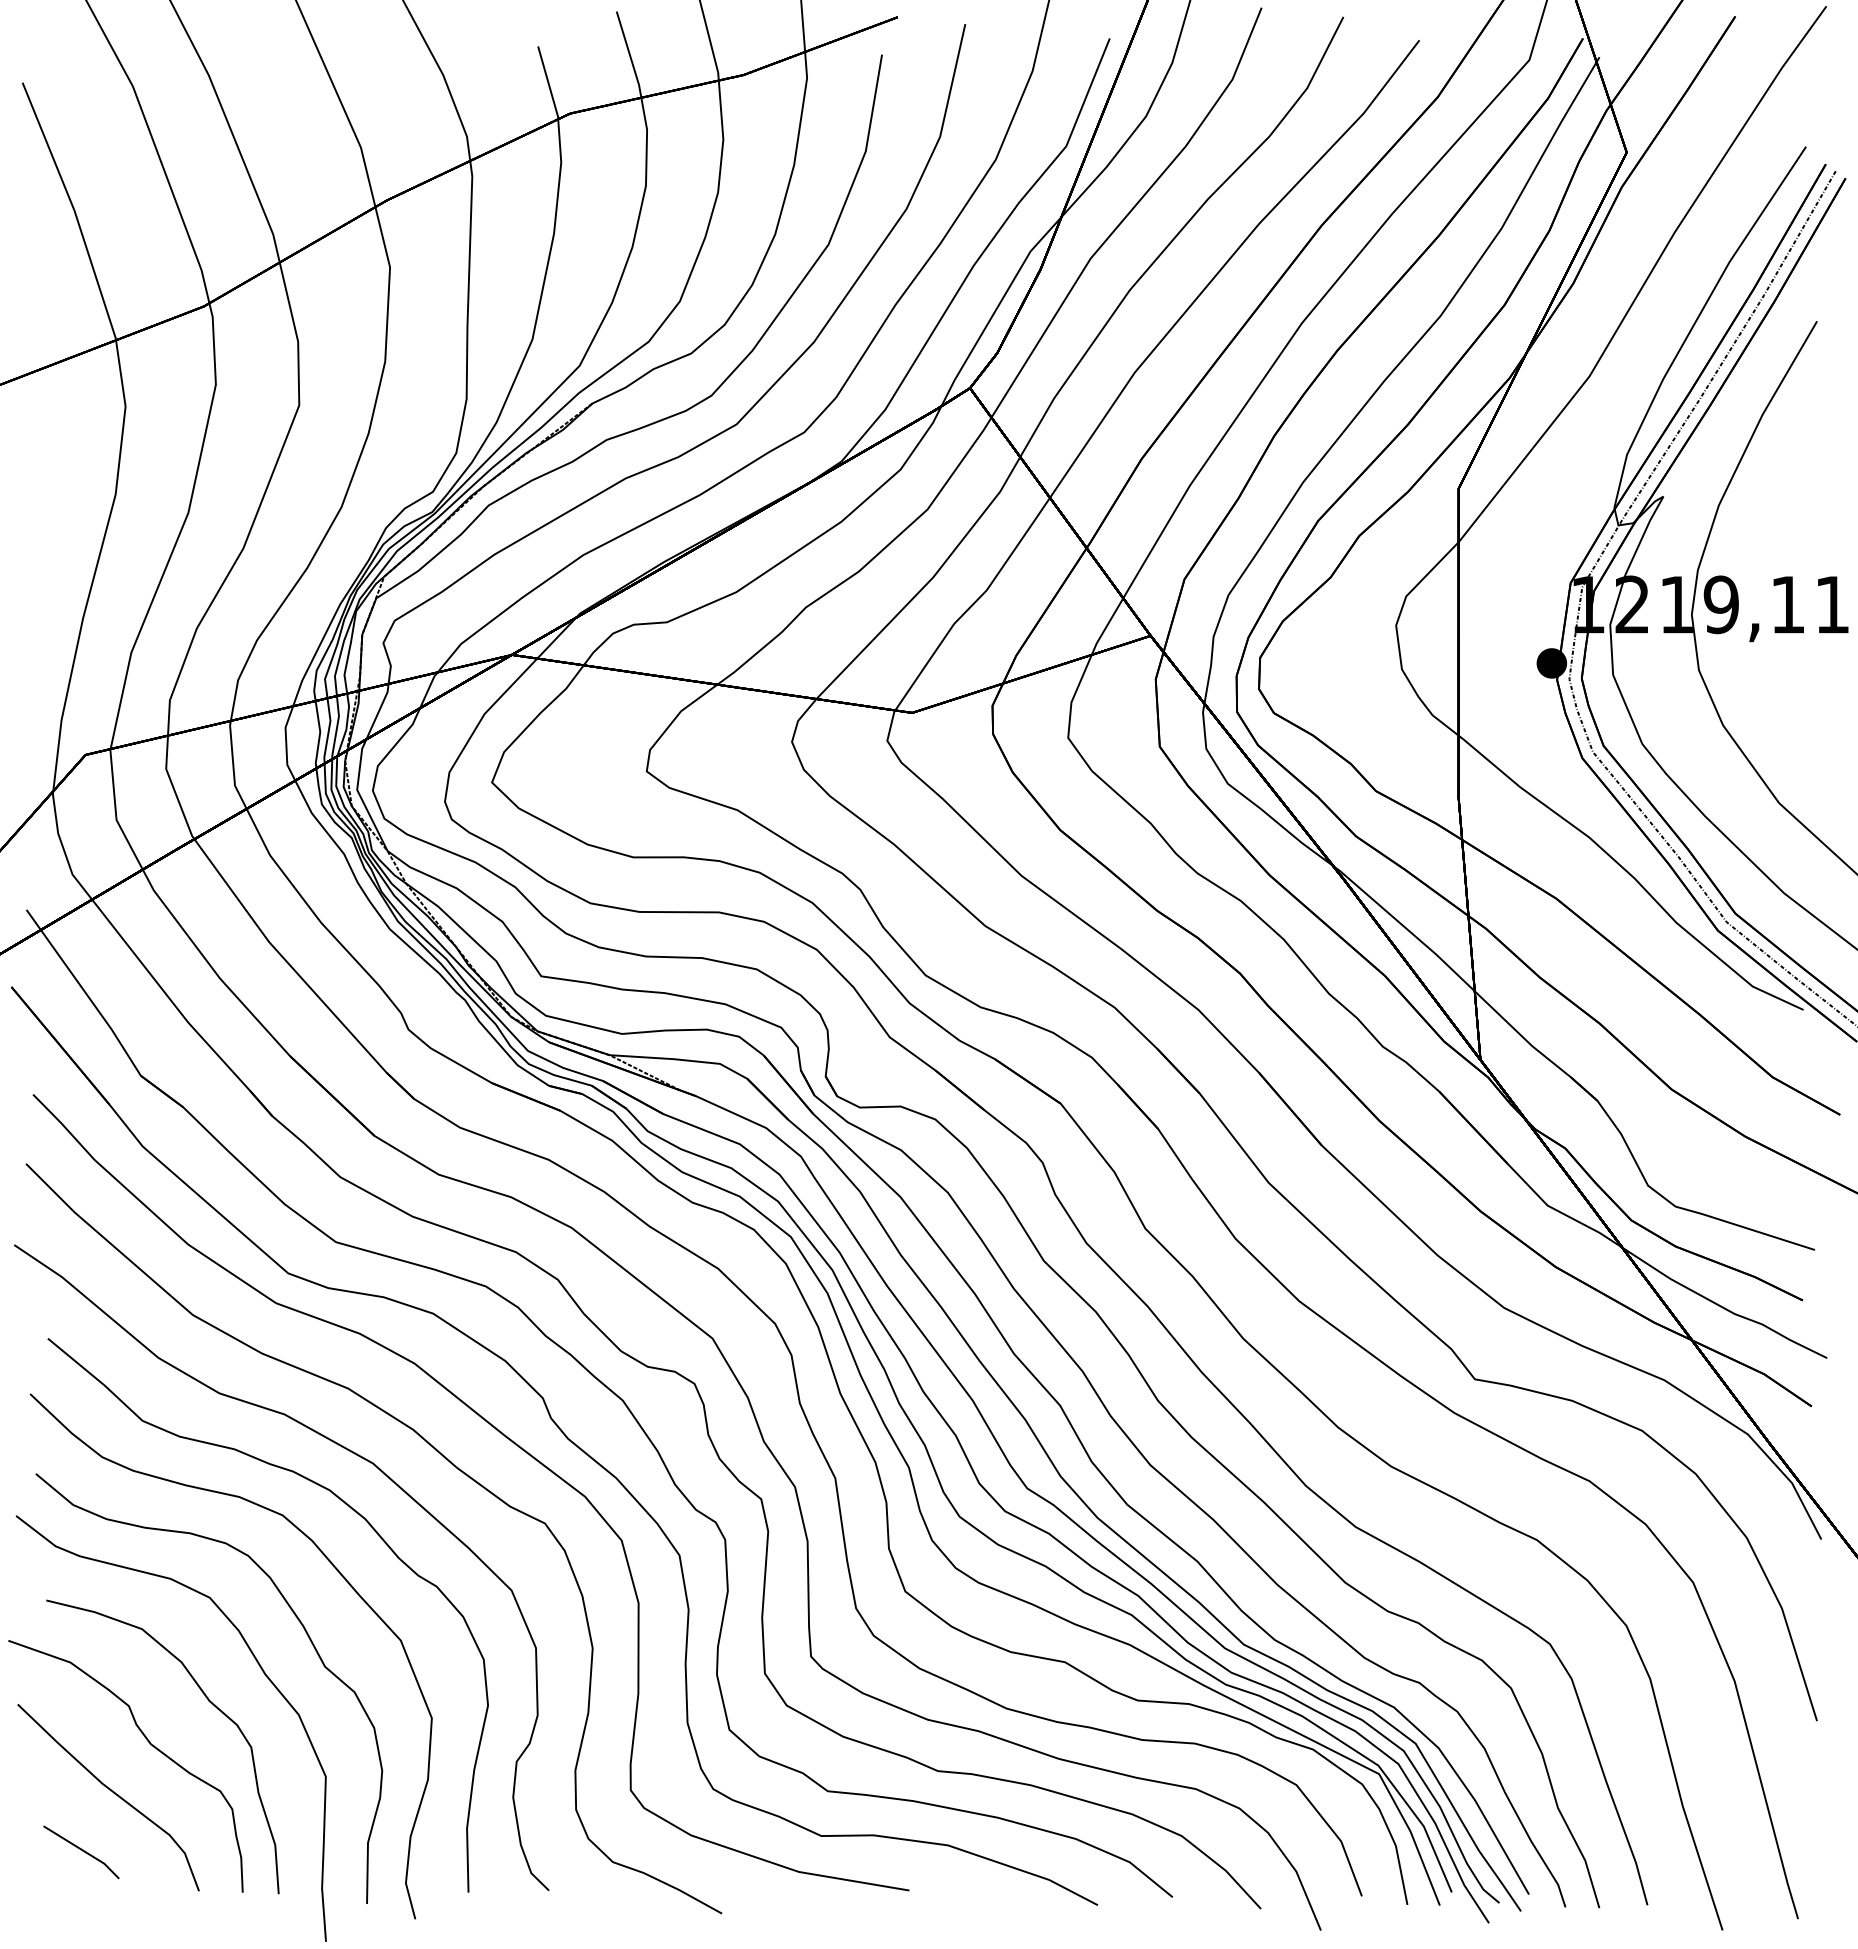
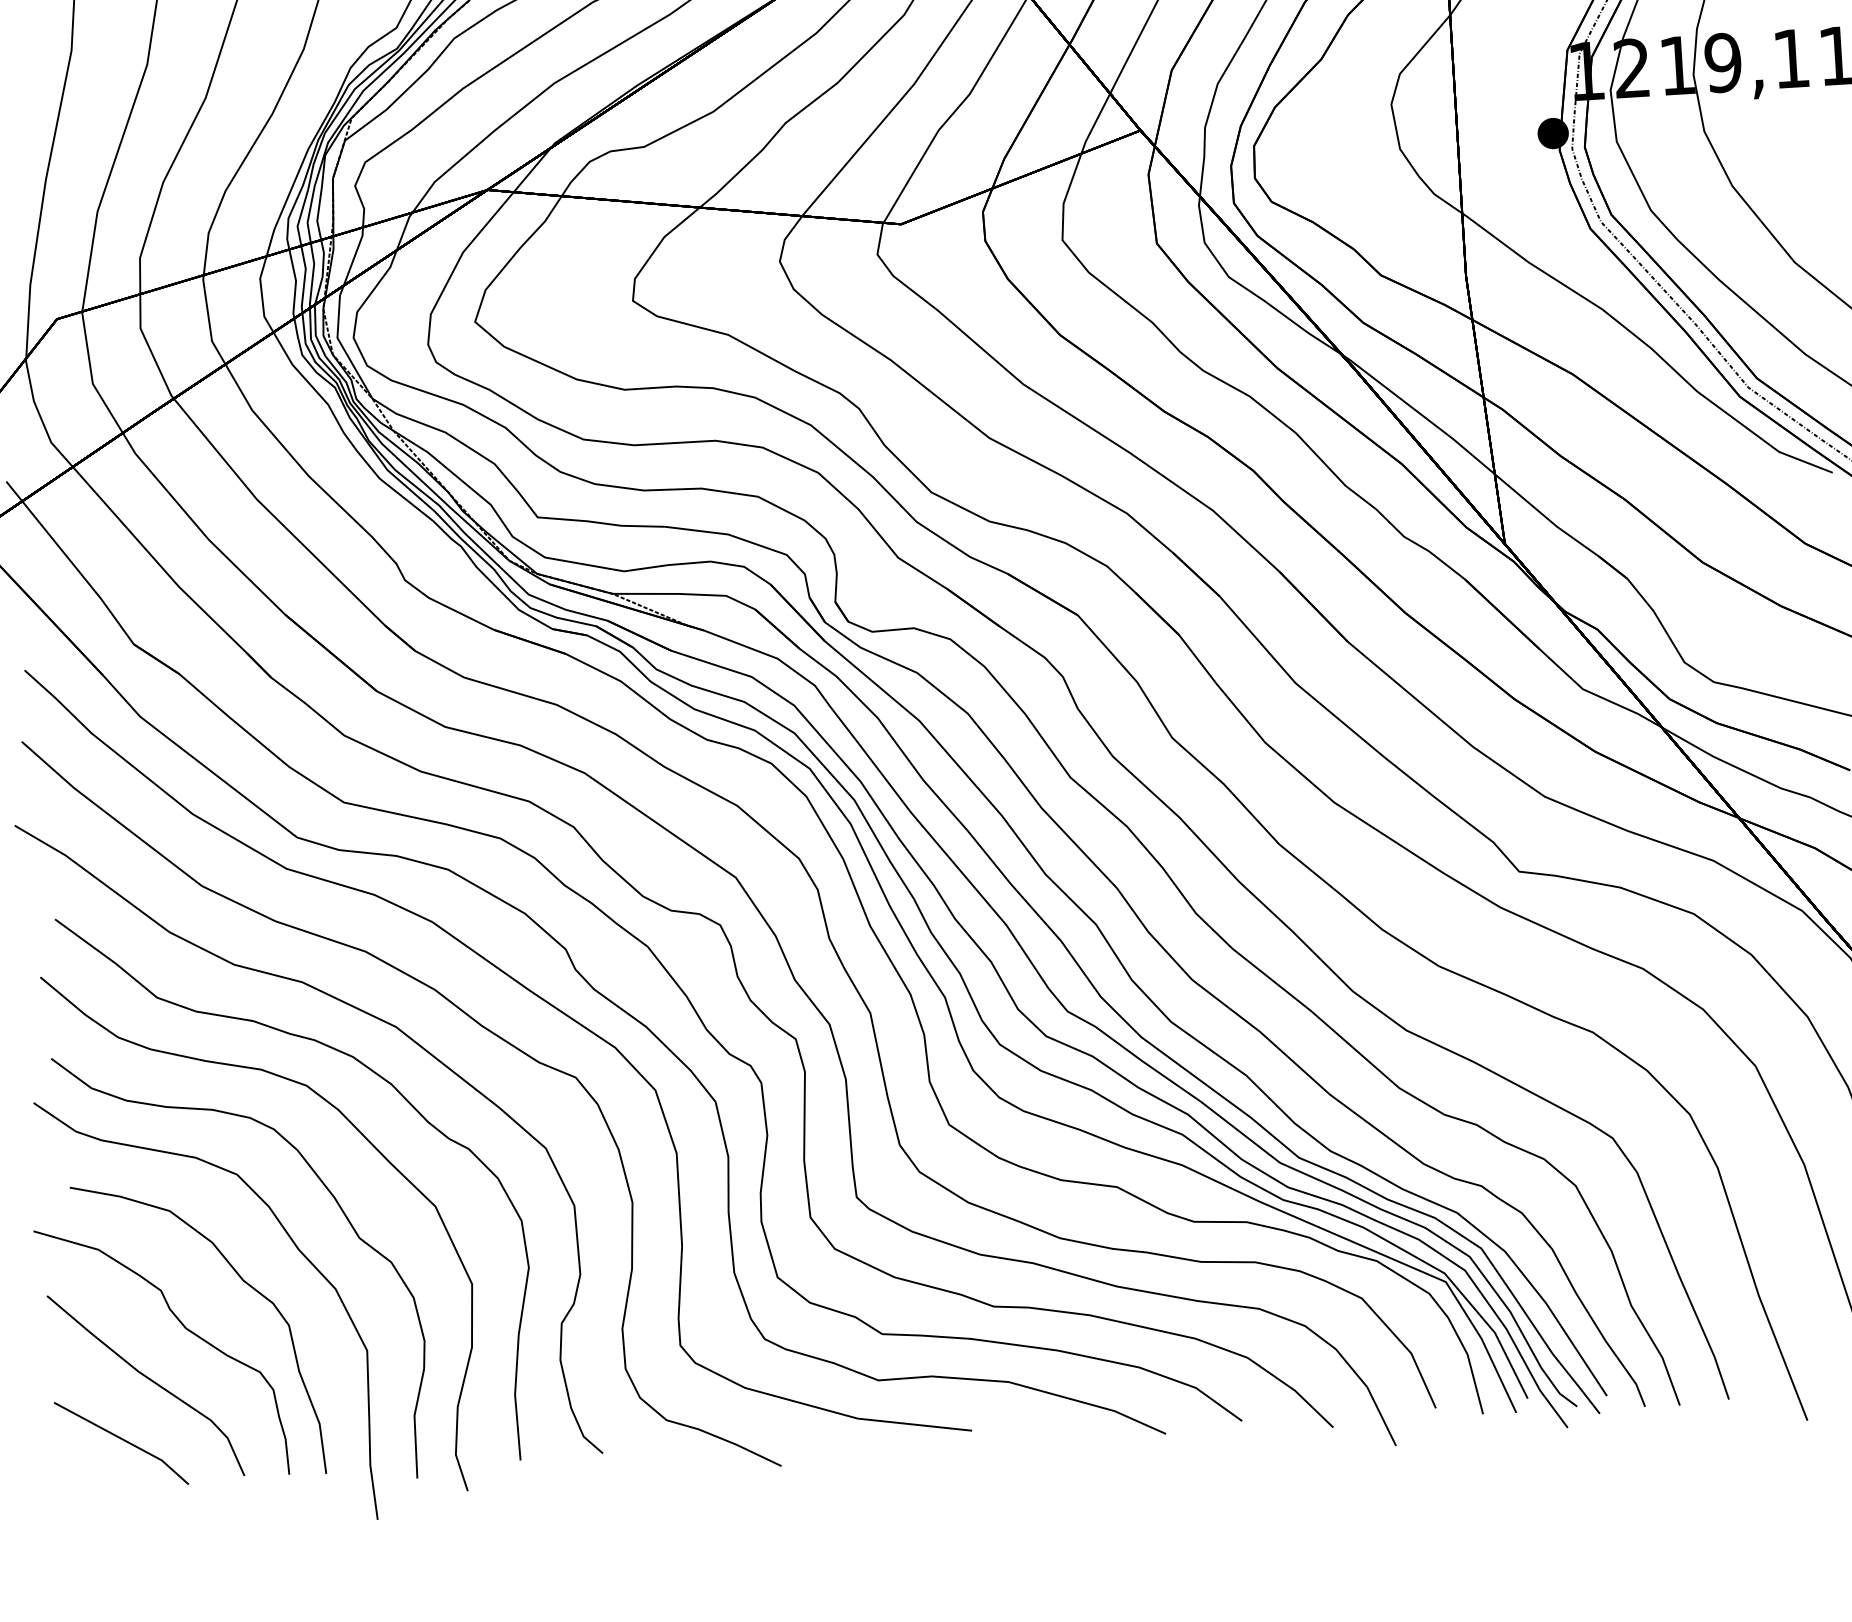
part: (81, 1852) -> (121, 1443), size x1.67

